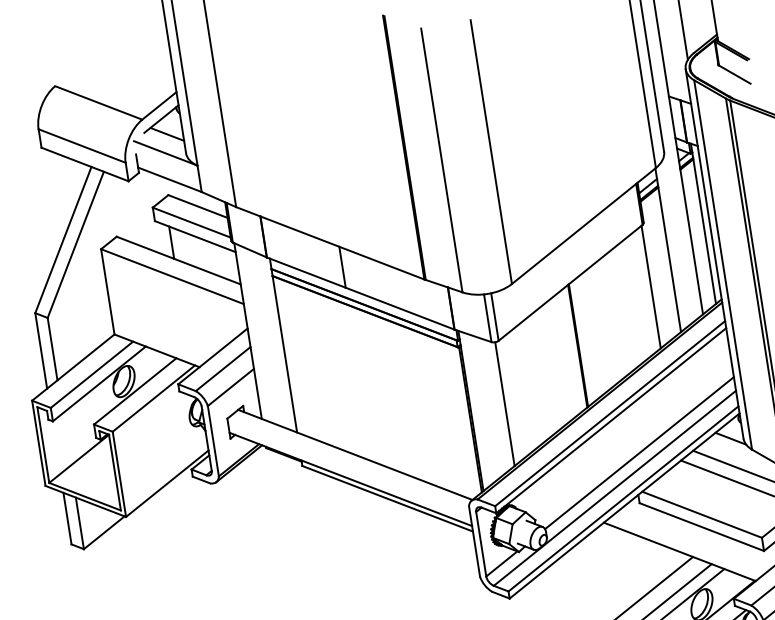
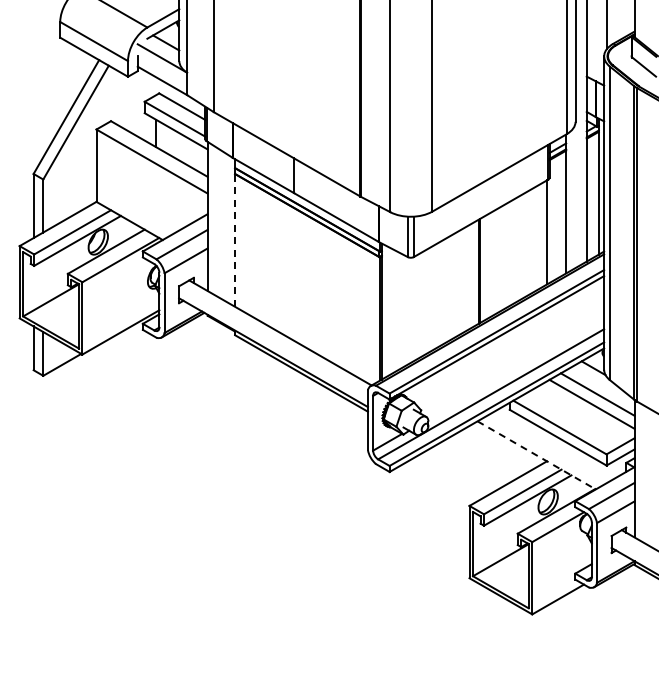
line: (285, 353) -> (235, 239), solid -> dashed
line: (504, 403) -> (410, 309), removed
line: (638, 453) -> (515, 368), removed
line: (680, 551) -> (537, 455), solid -> dashed

